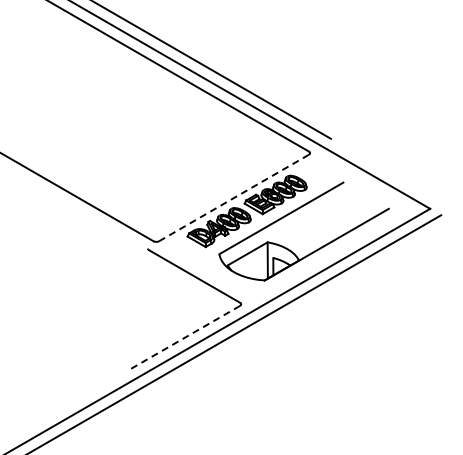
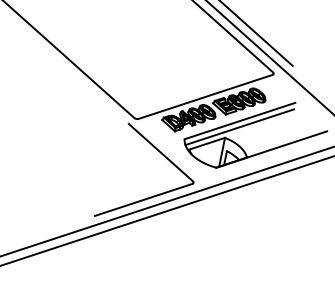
line: (234, 198) -> (205, 97), dashed -> solid
line: (282, 225) -> (239, 126), added
line: (185, 337) -> (143, 199), dashed -> solid

